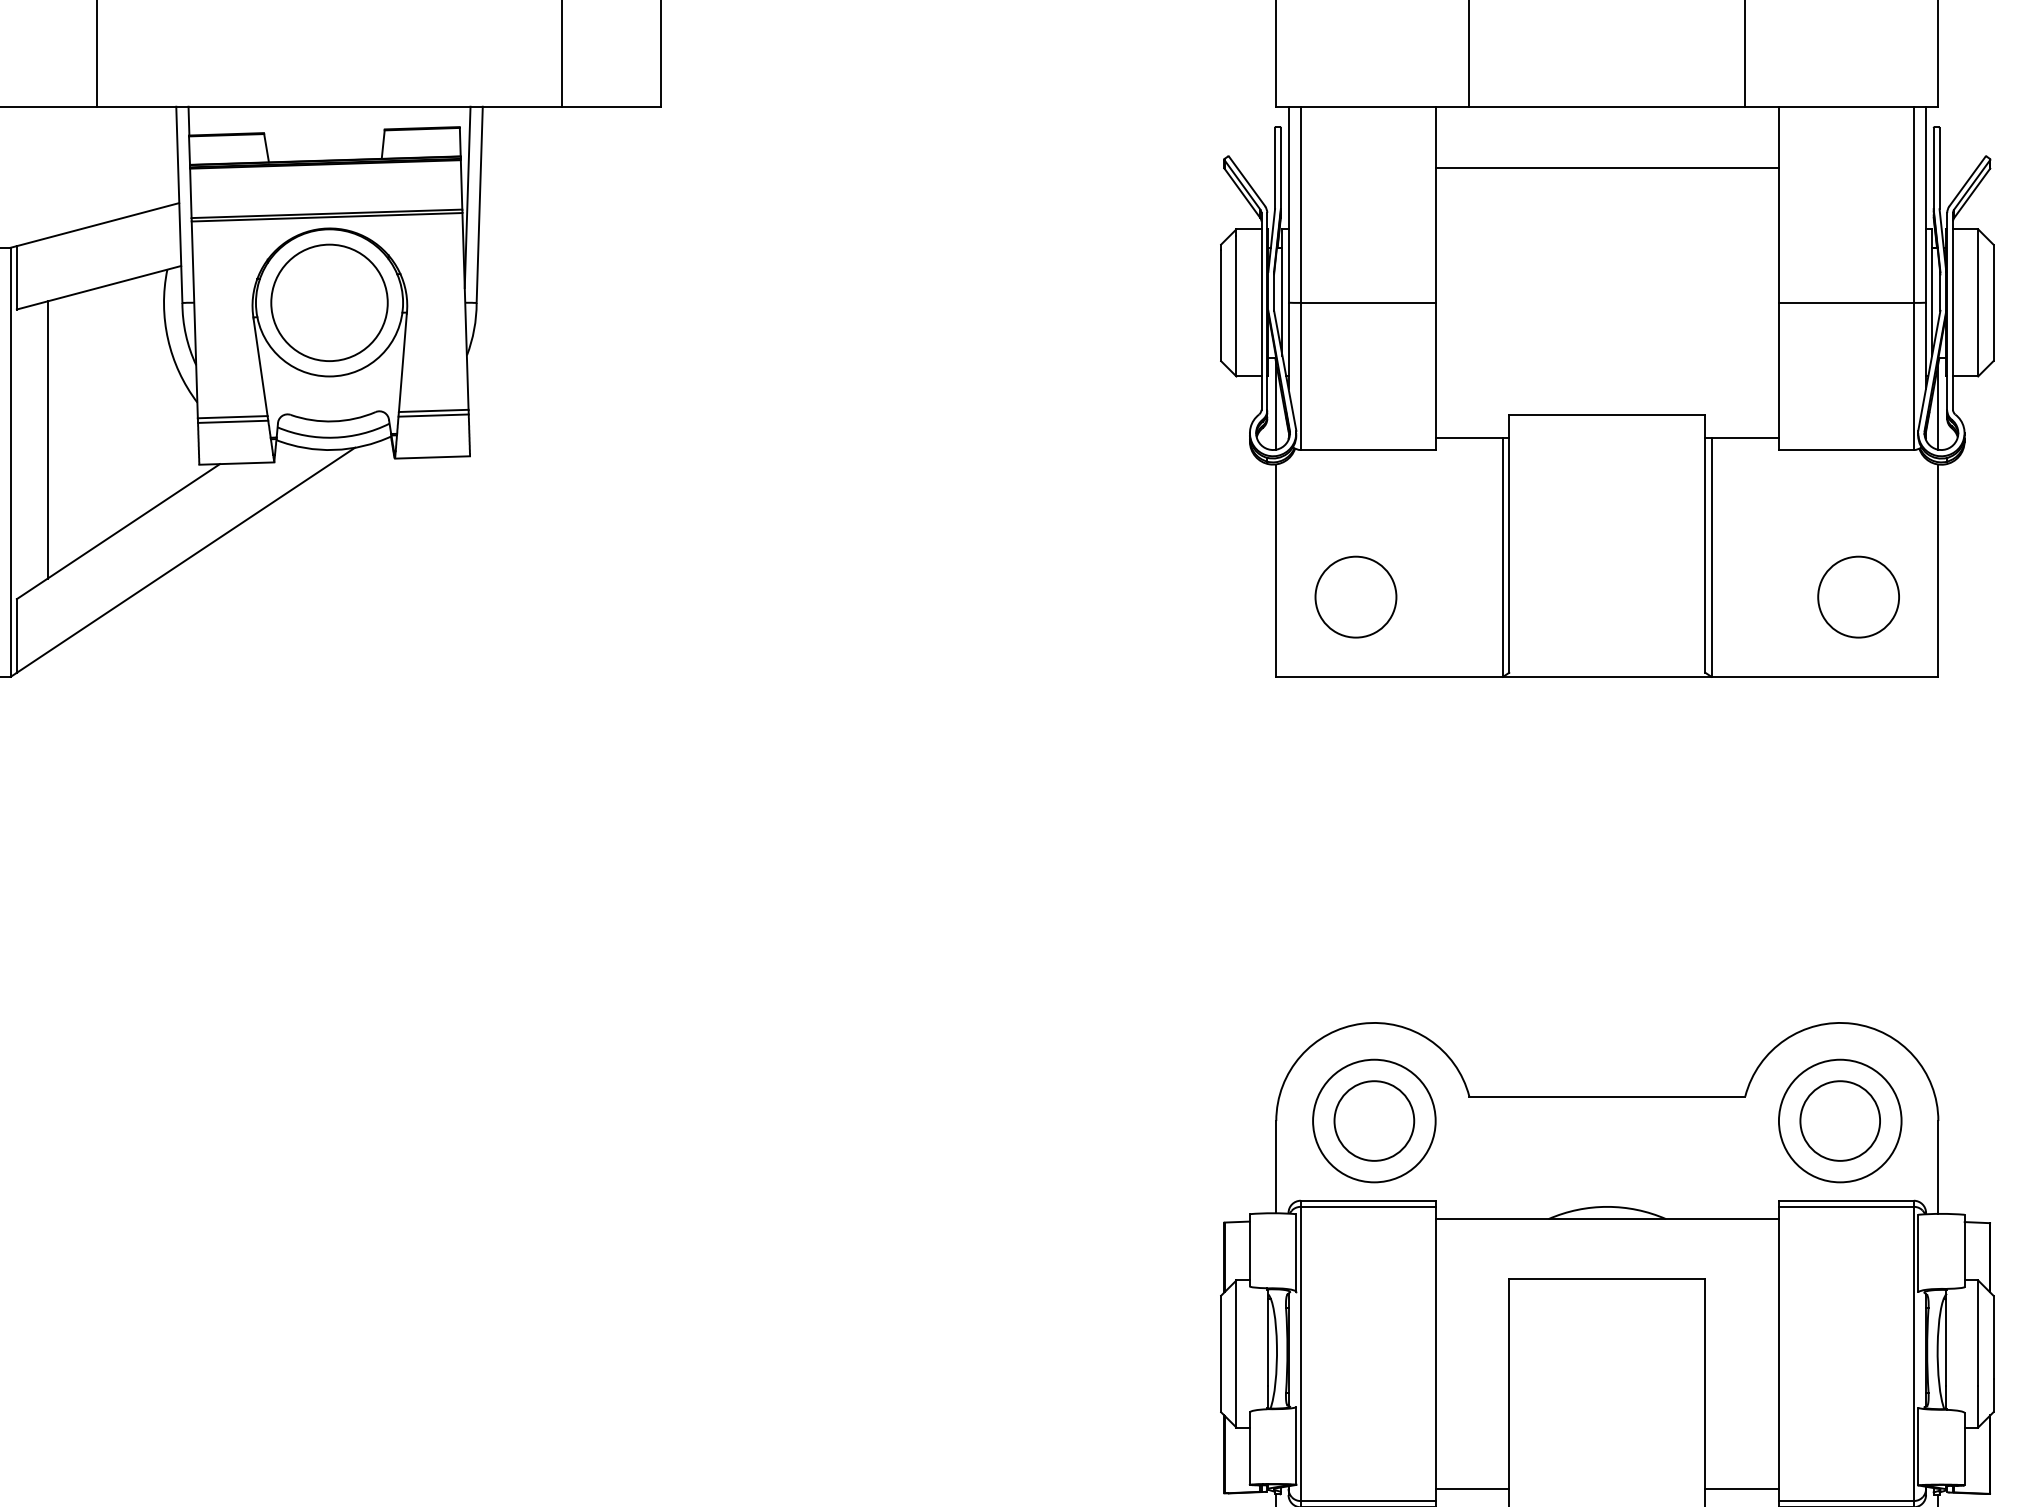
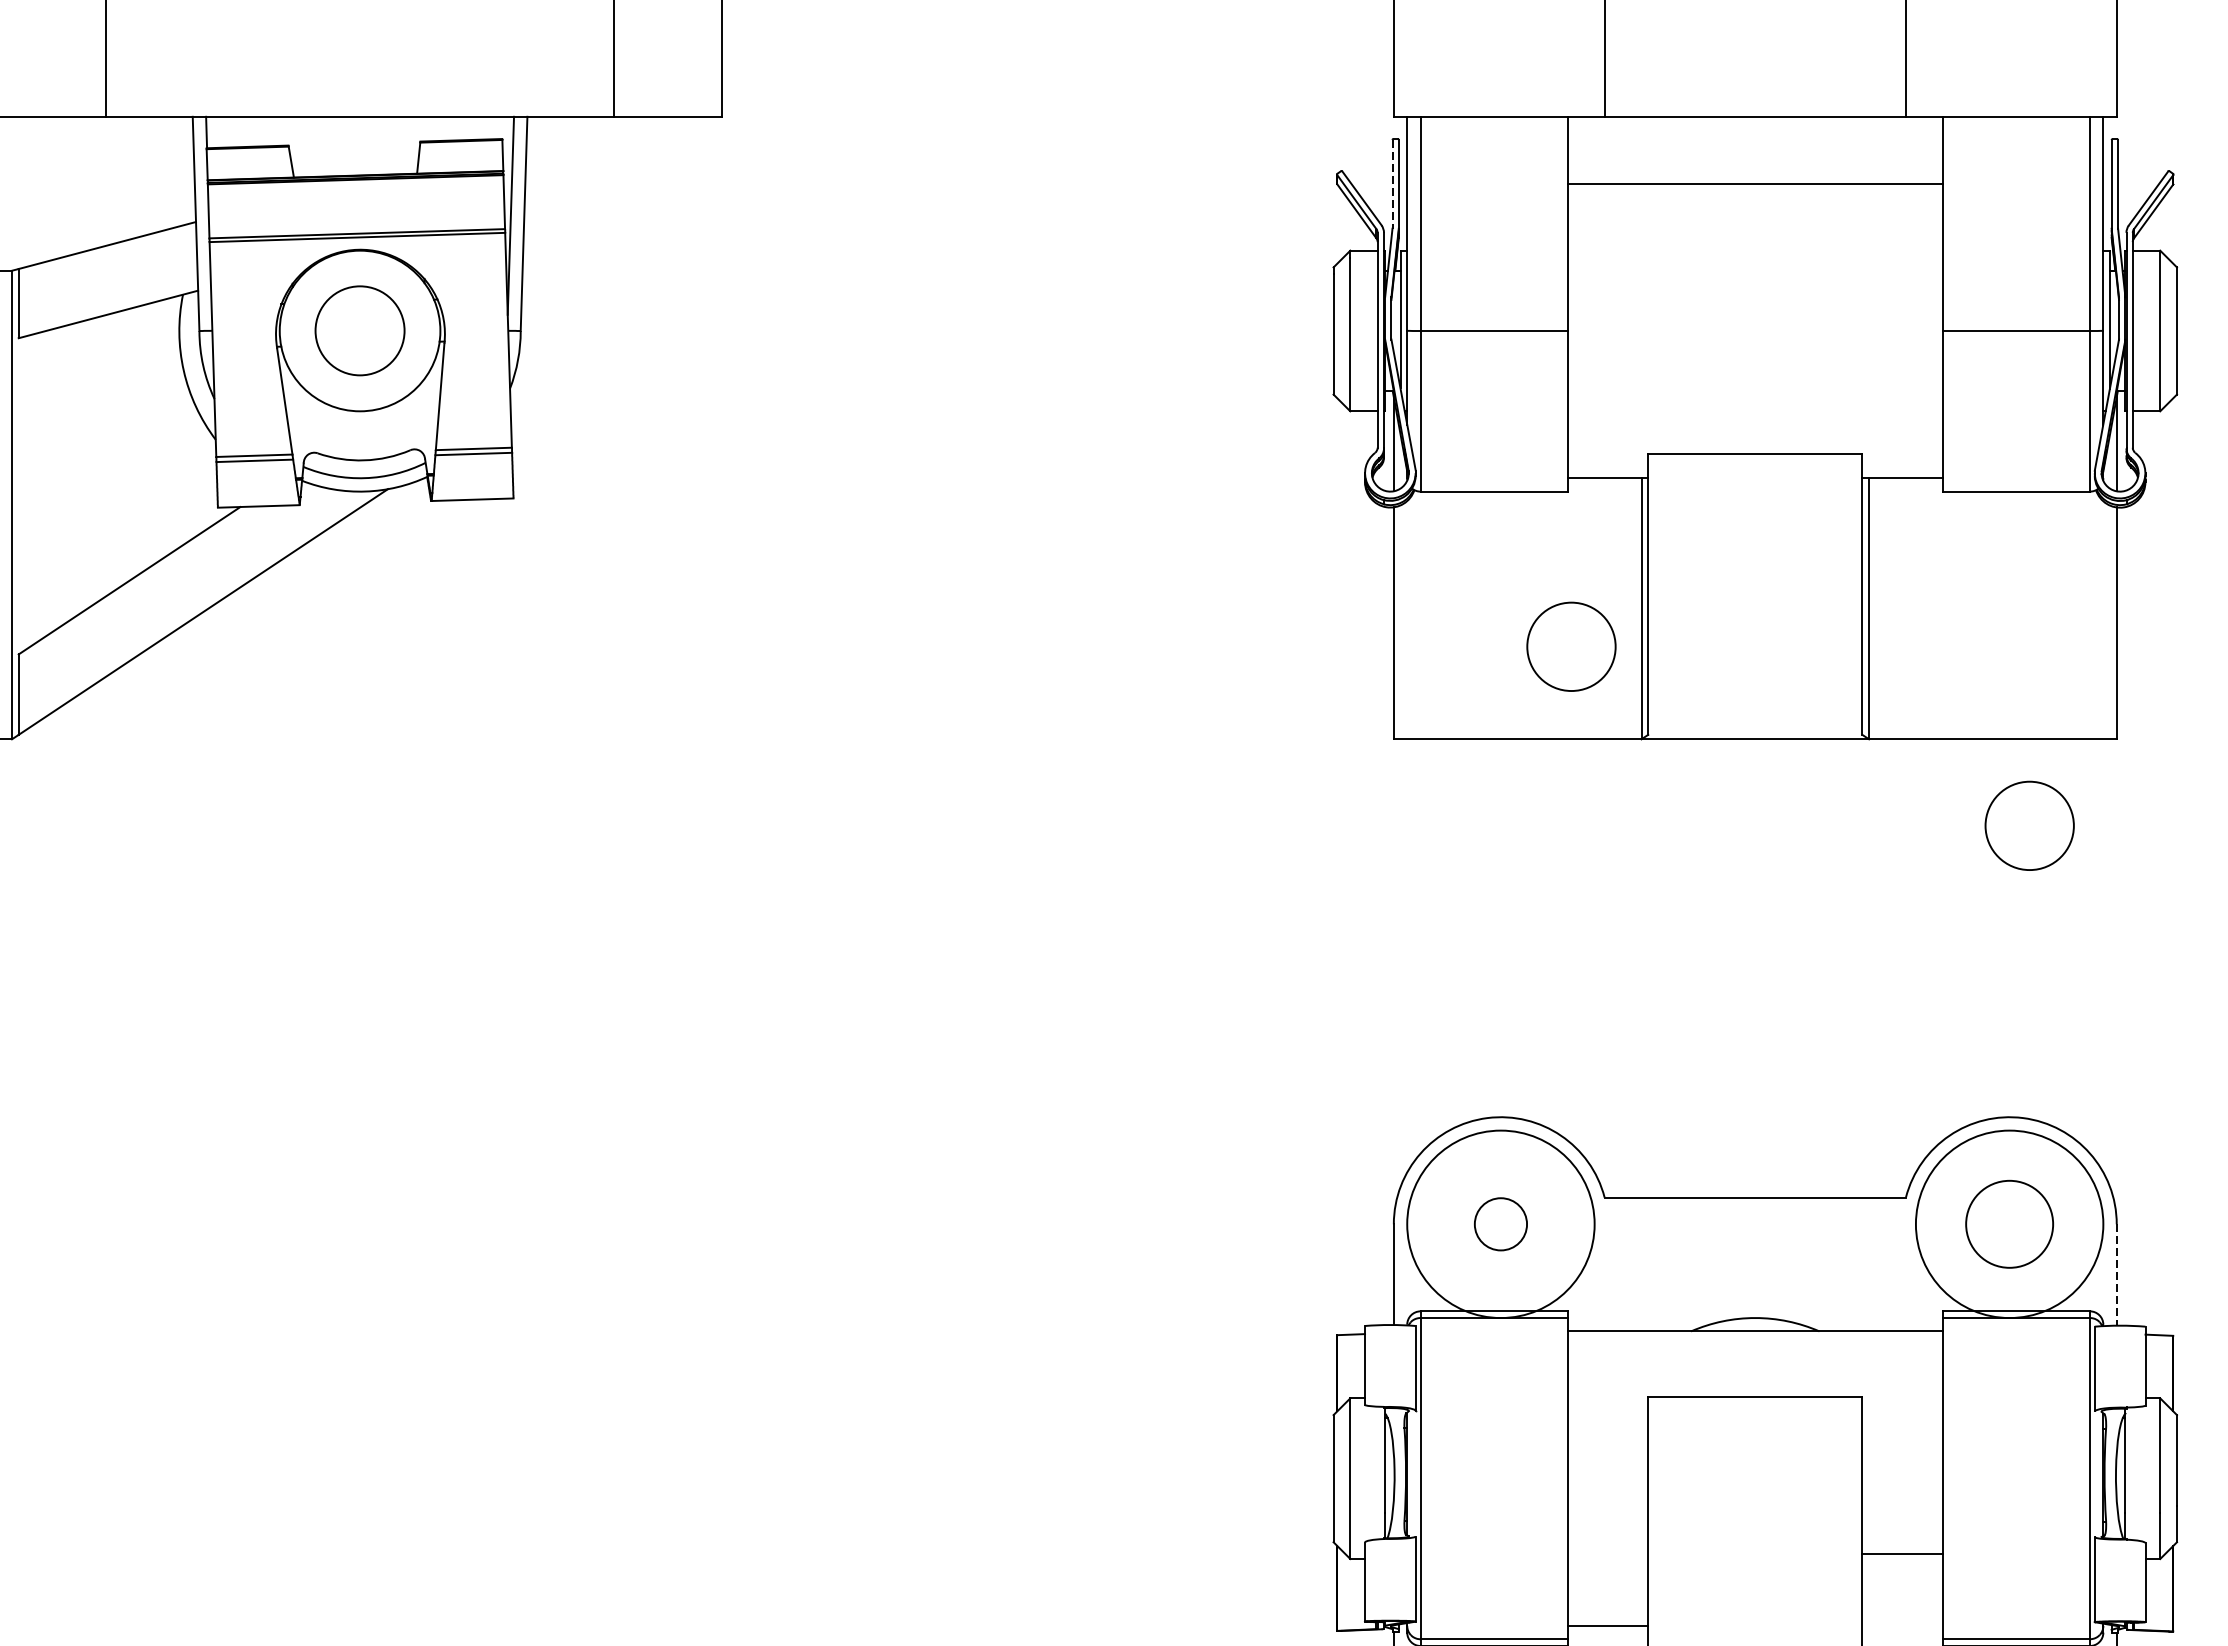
line: (1275, 168) -> (1392, 184), solid -> dashed
circle: (329, 302) -> (360, 330), size x0.7
line: (47, 439) -> (52, 480), removed
circle: (1355, 596) -> (1570, 646), moved
circle: (1858, 596) -> (2029, 825), moved
circle: (1374, 1120) -> (1501, 1223), size x0.6
circle: (1374, 1120) -> (1501, 1223), size x1.4
circle: (1839, 1120) -> (2008, 1223), size x1.4
line: (1938, 1168) -> (2116, 1276), solid -> dashed
line: (1741, 1488) -> (1901, 1553), moved

